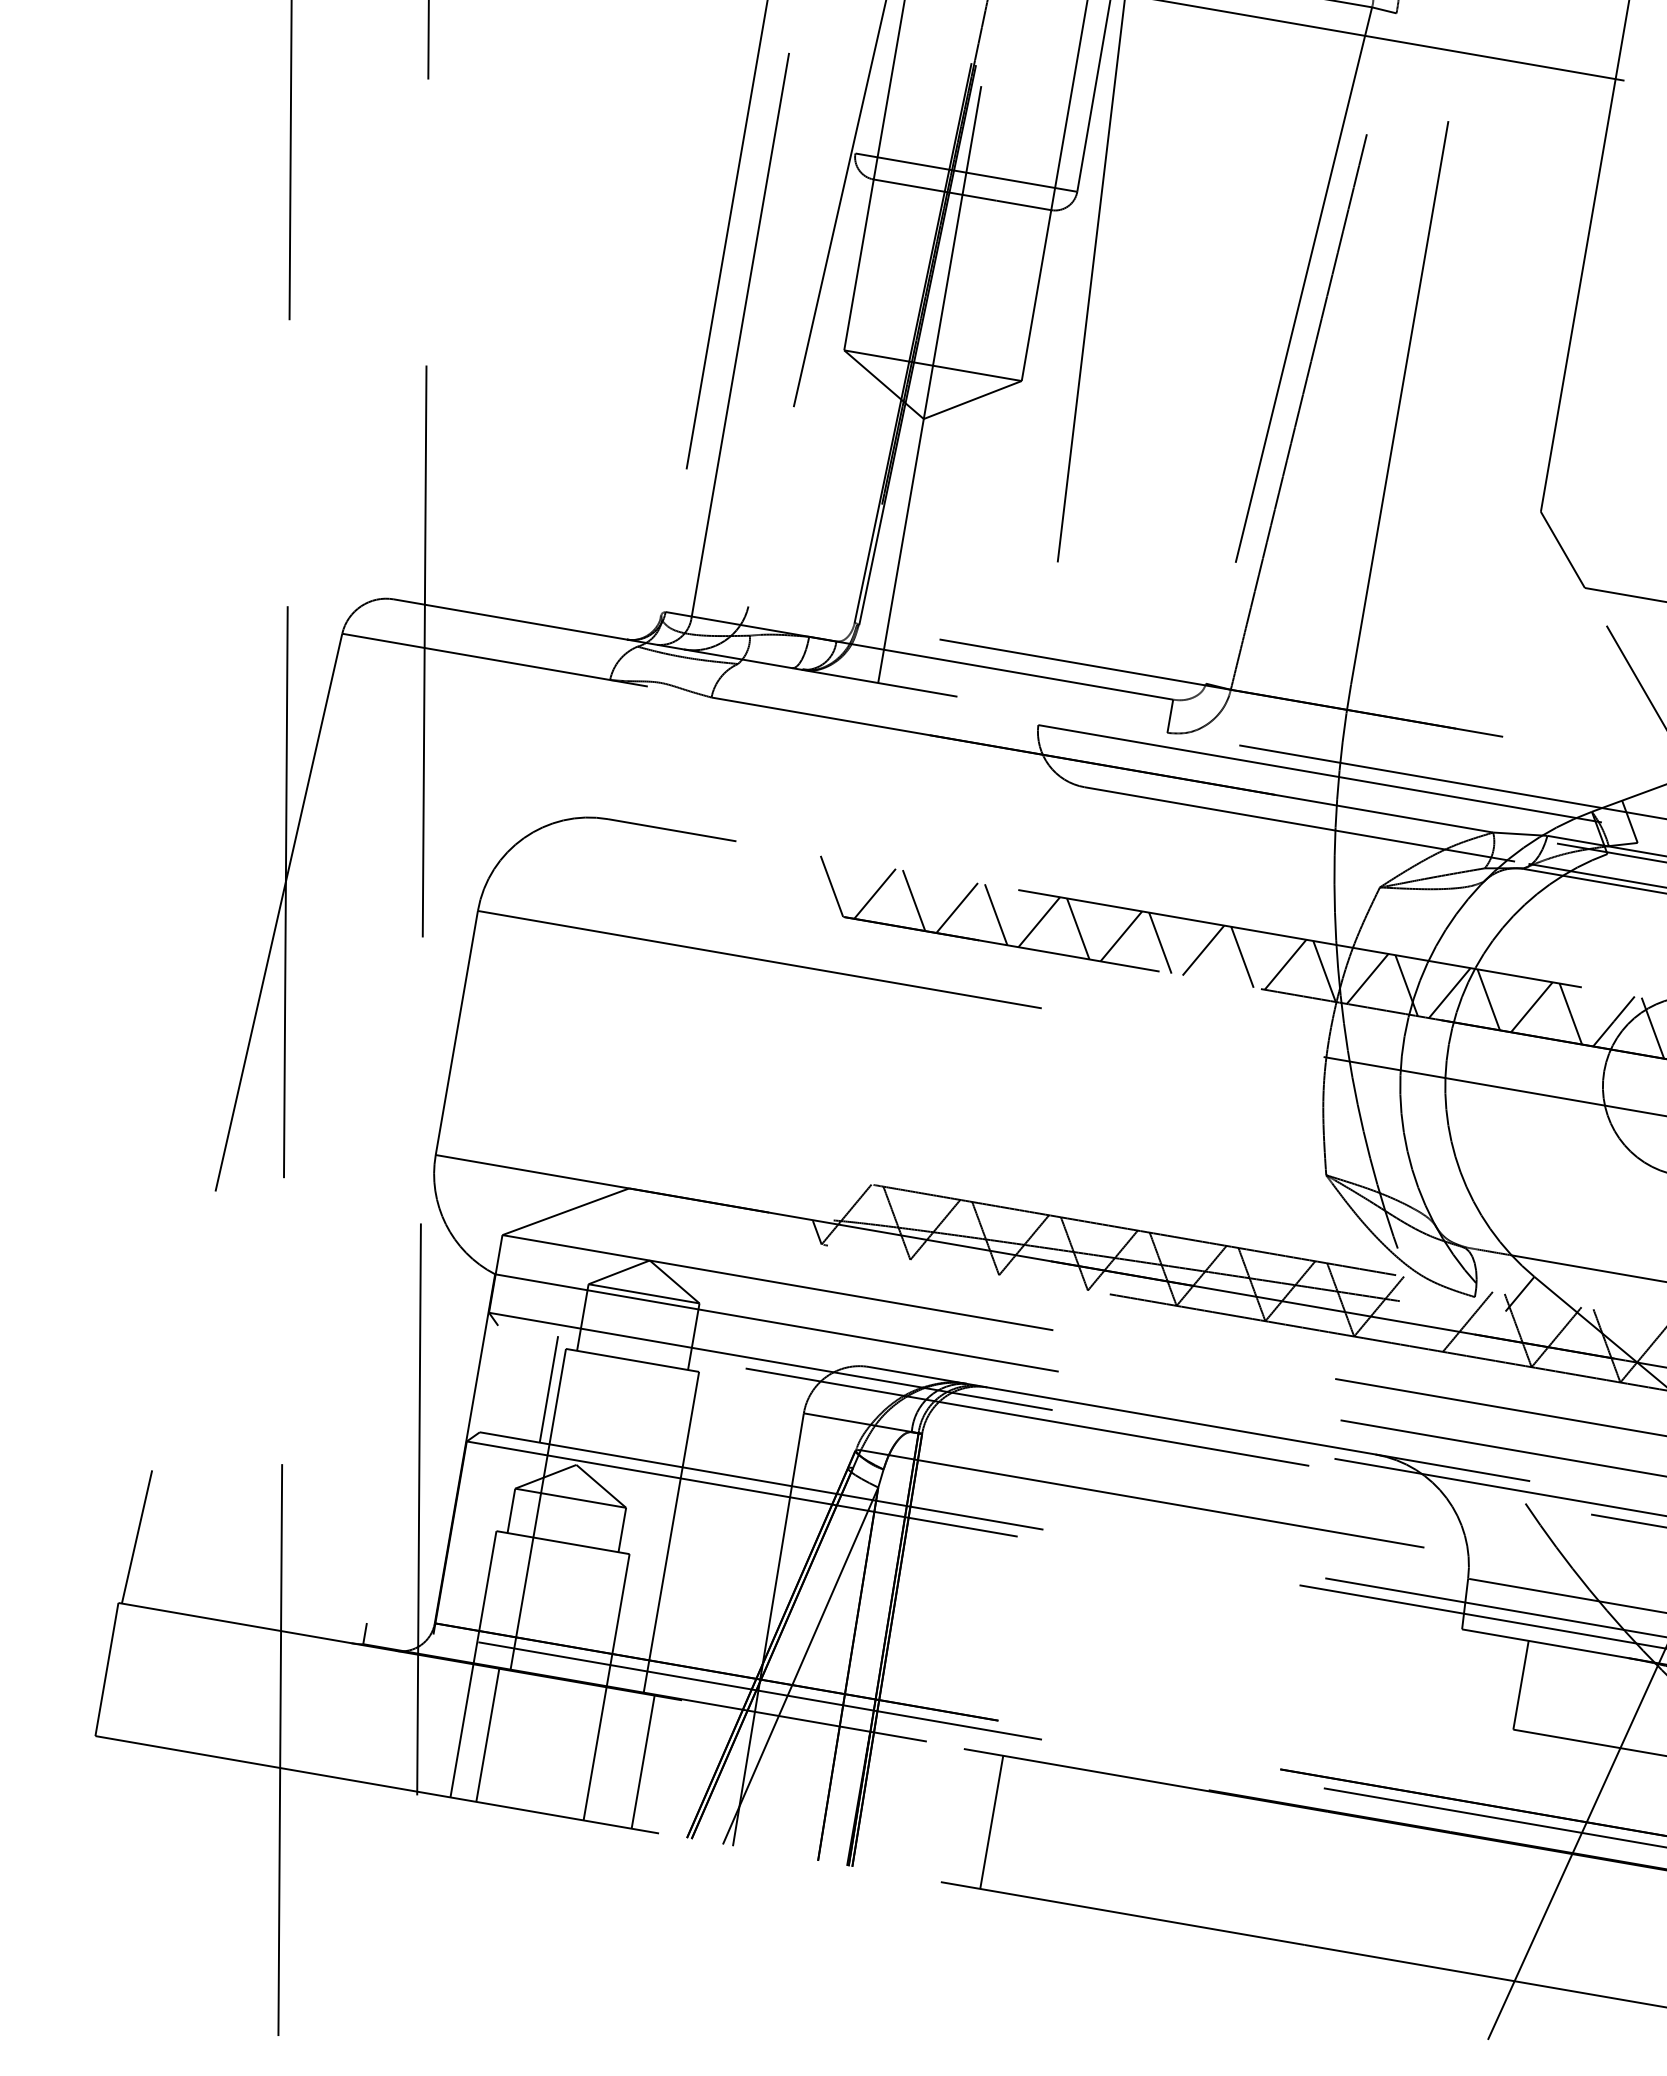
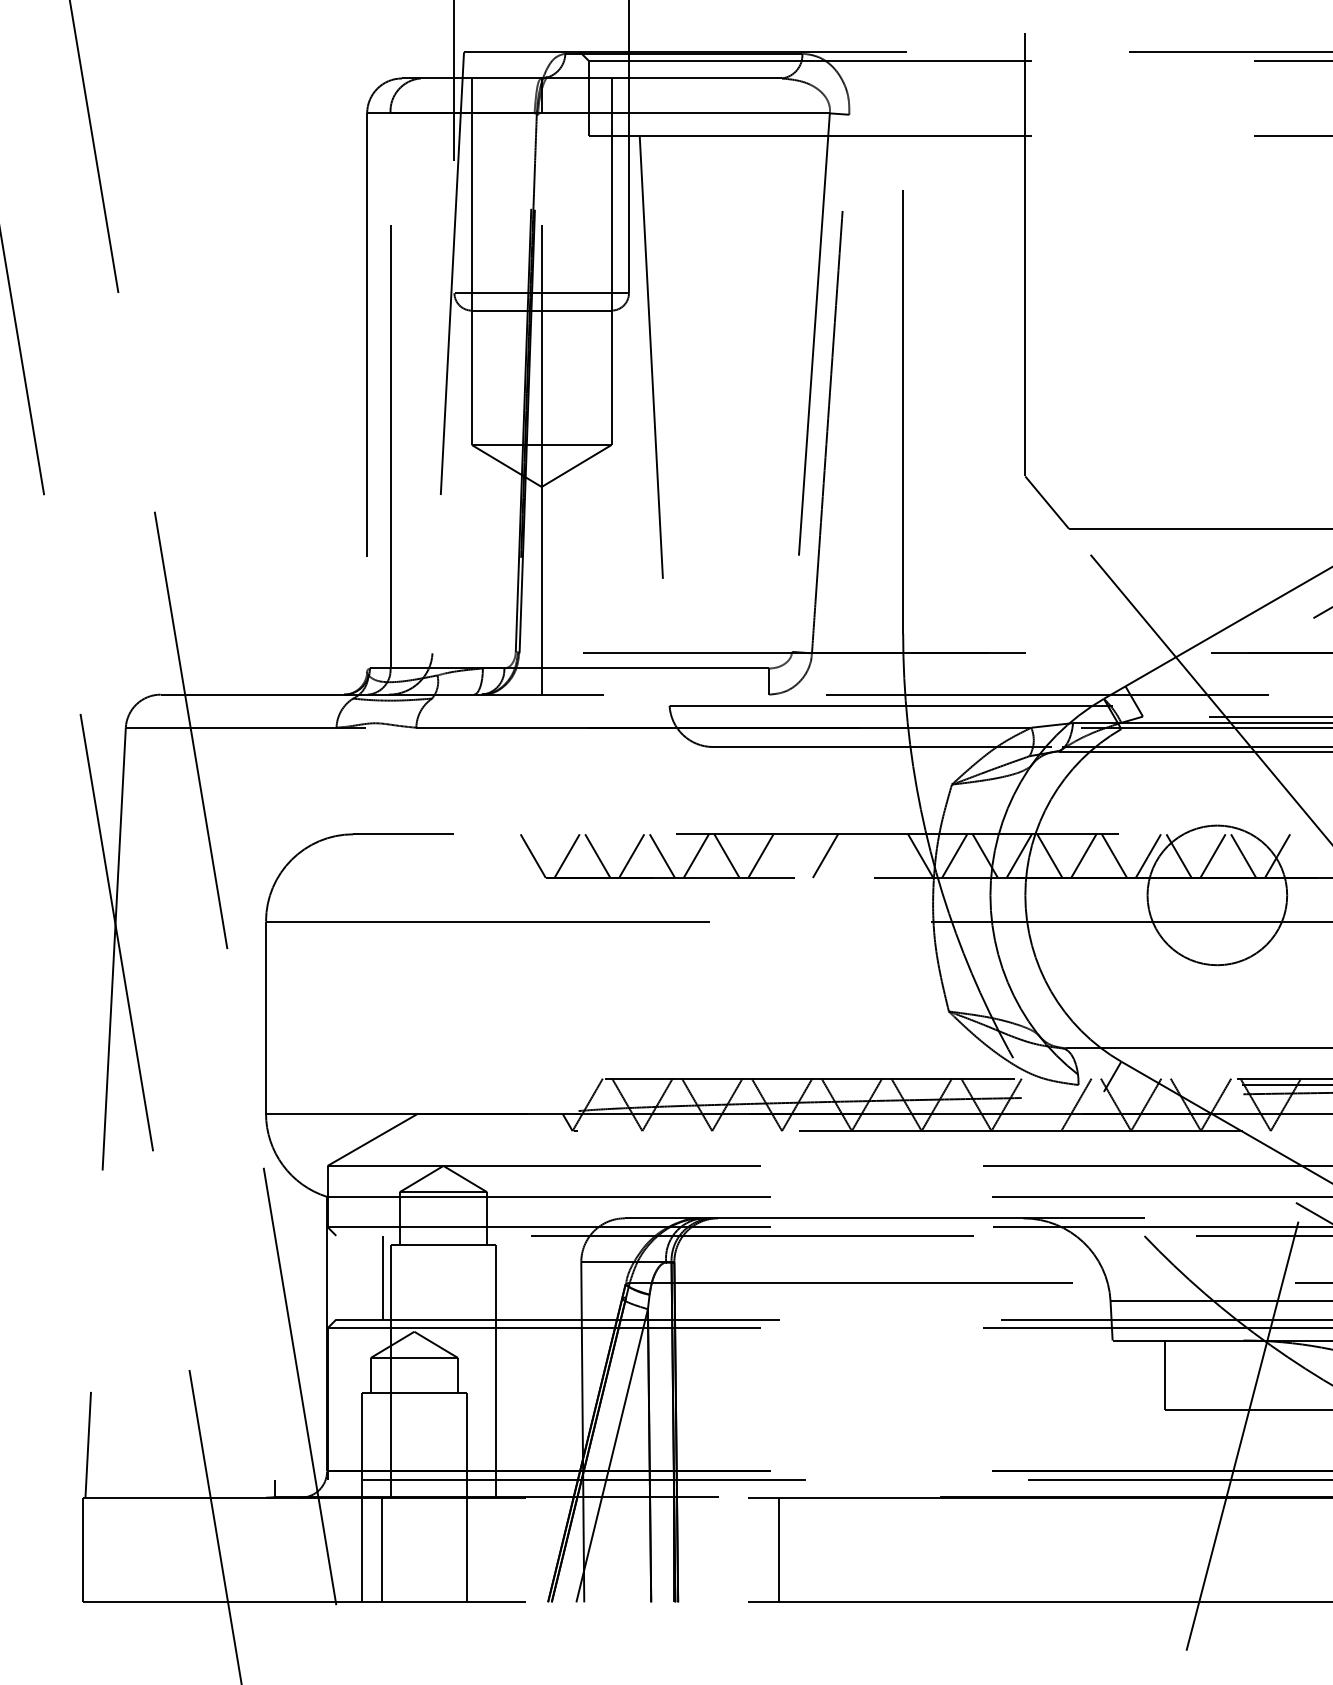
line: (1160, 942) -> (791, 855), removed
line: (1241, 956) -> (855, 855), removed
line: (1284, 963) -> (889, 855), removed
line: (643, 1761) -> (504, 1549), removed

